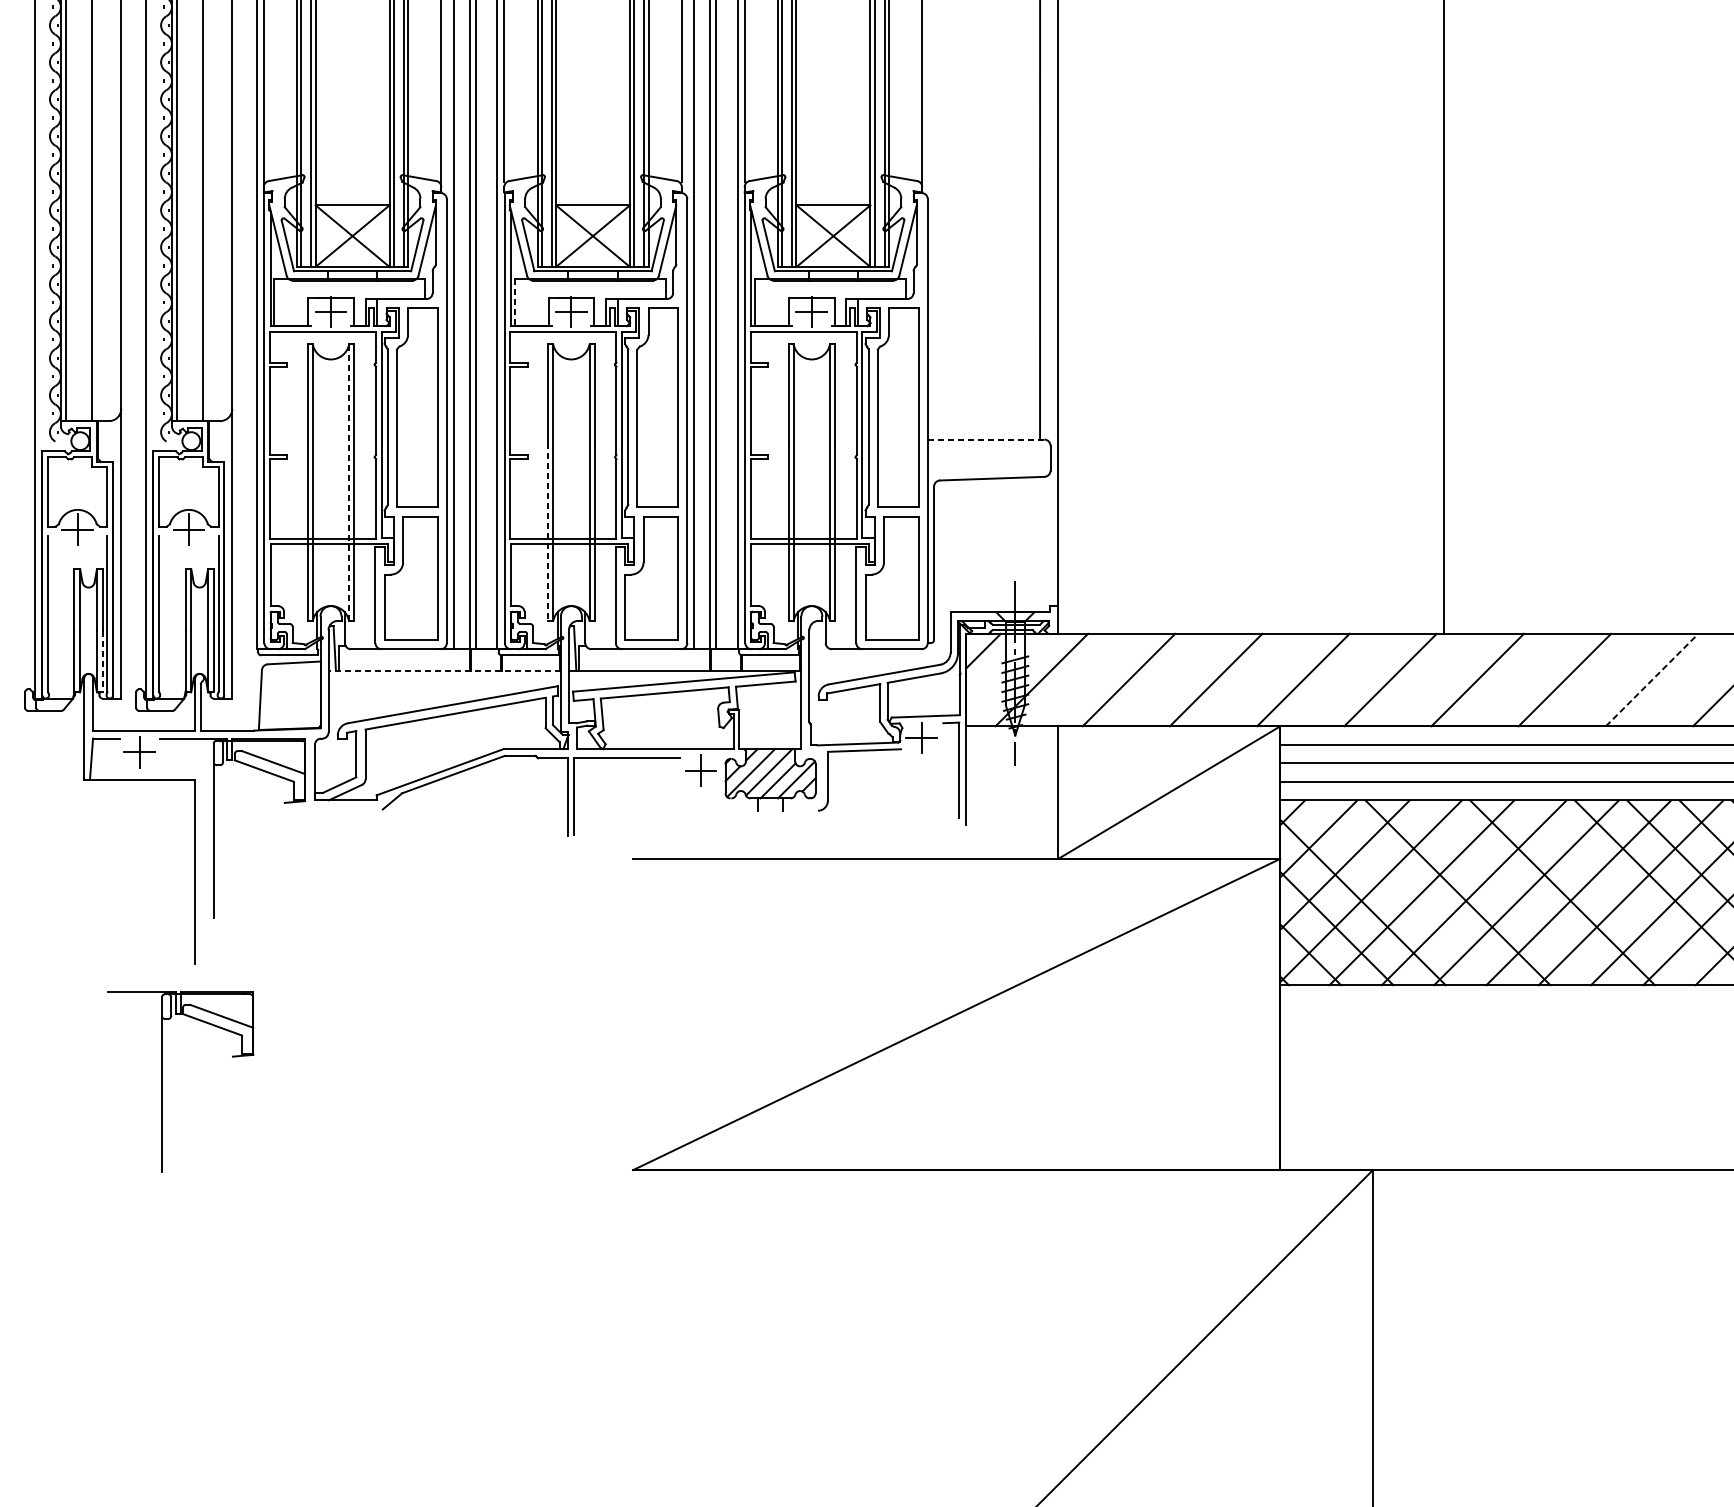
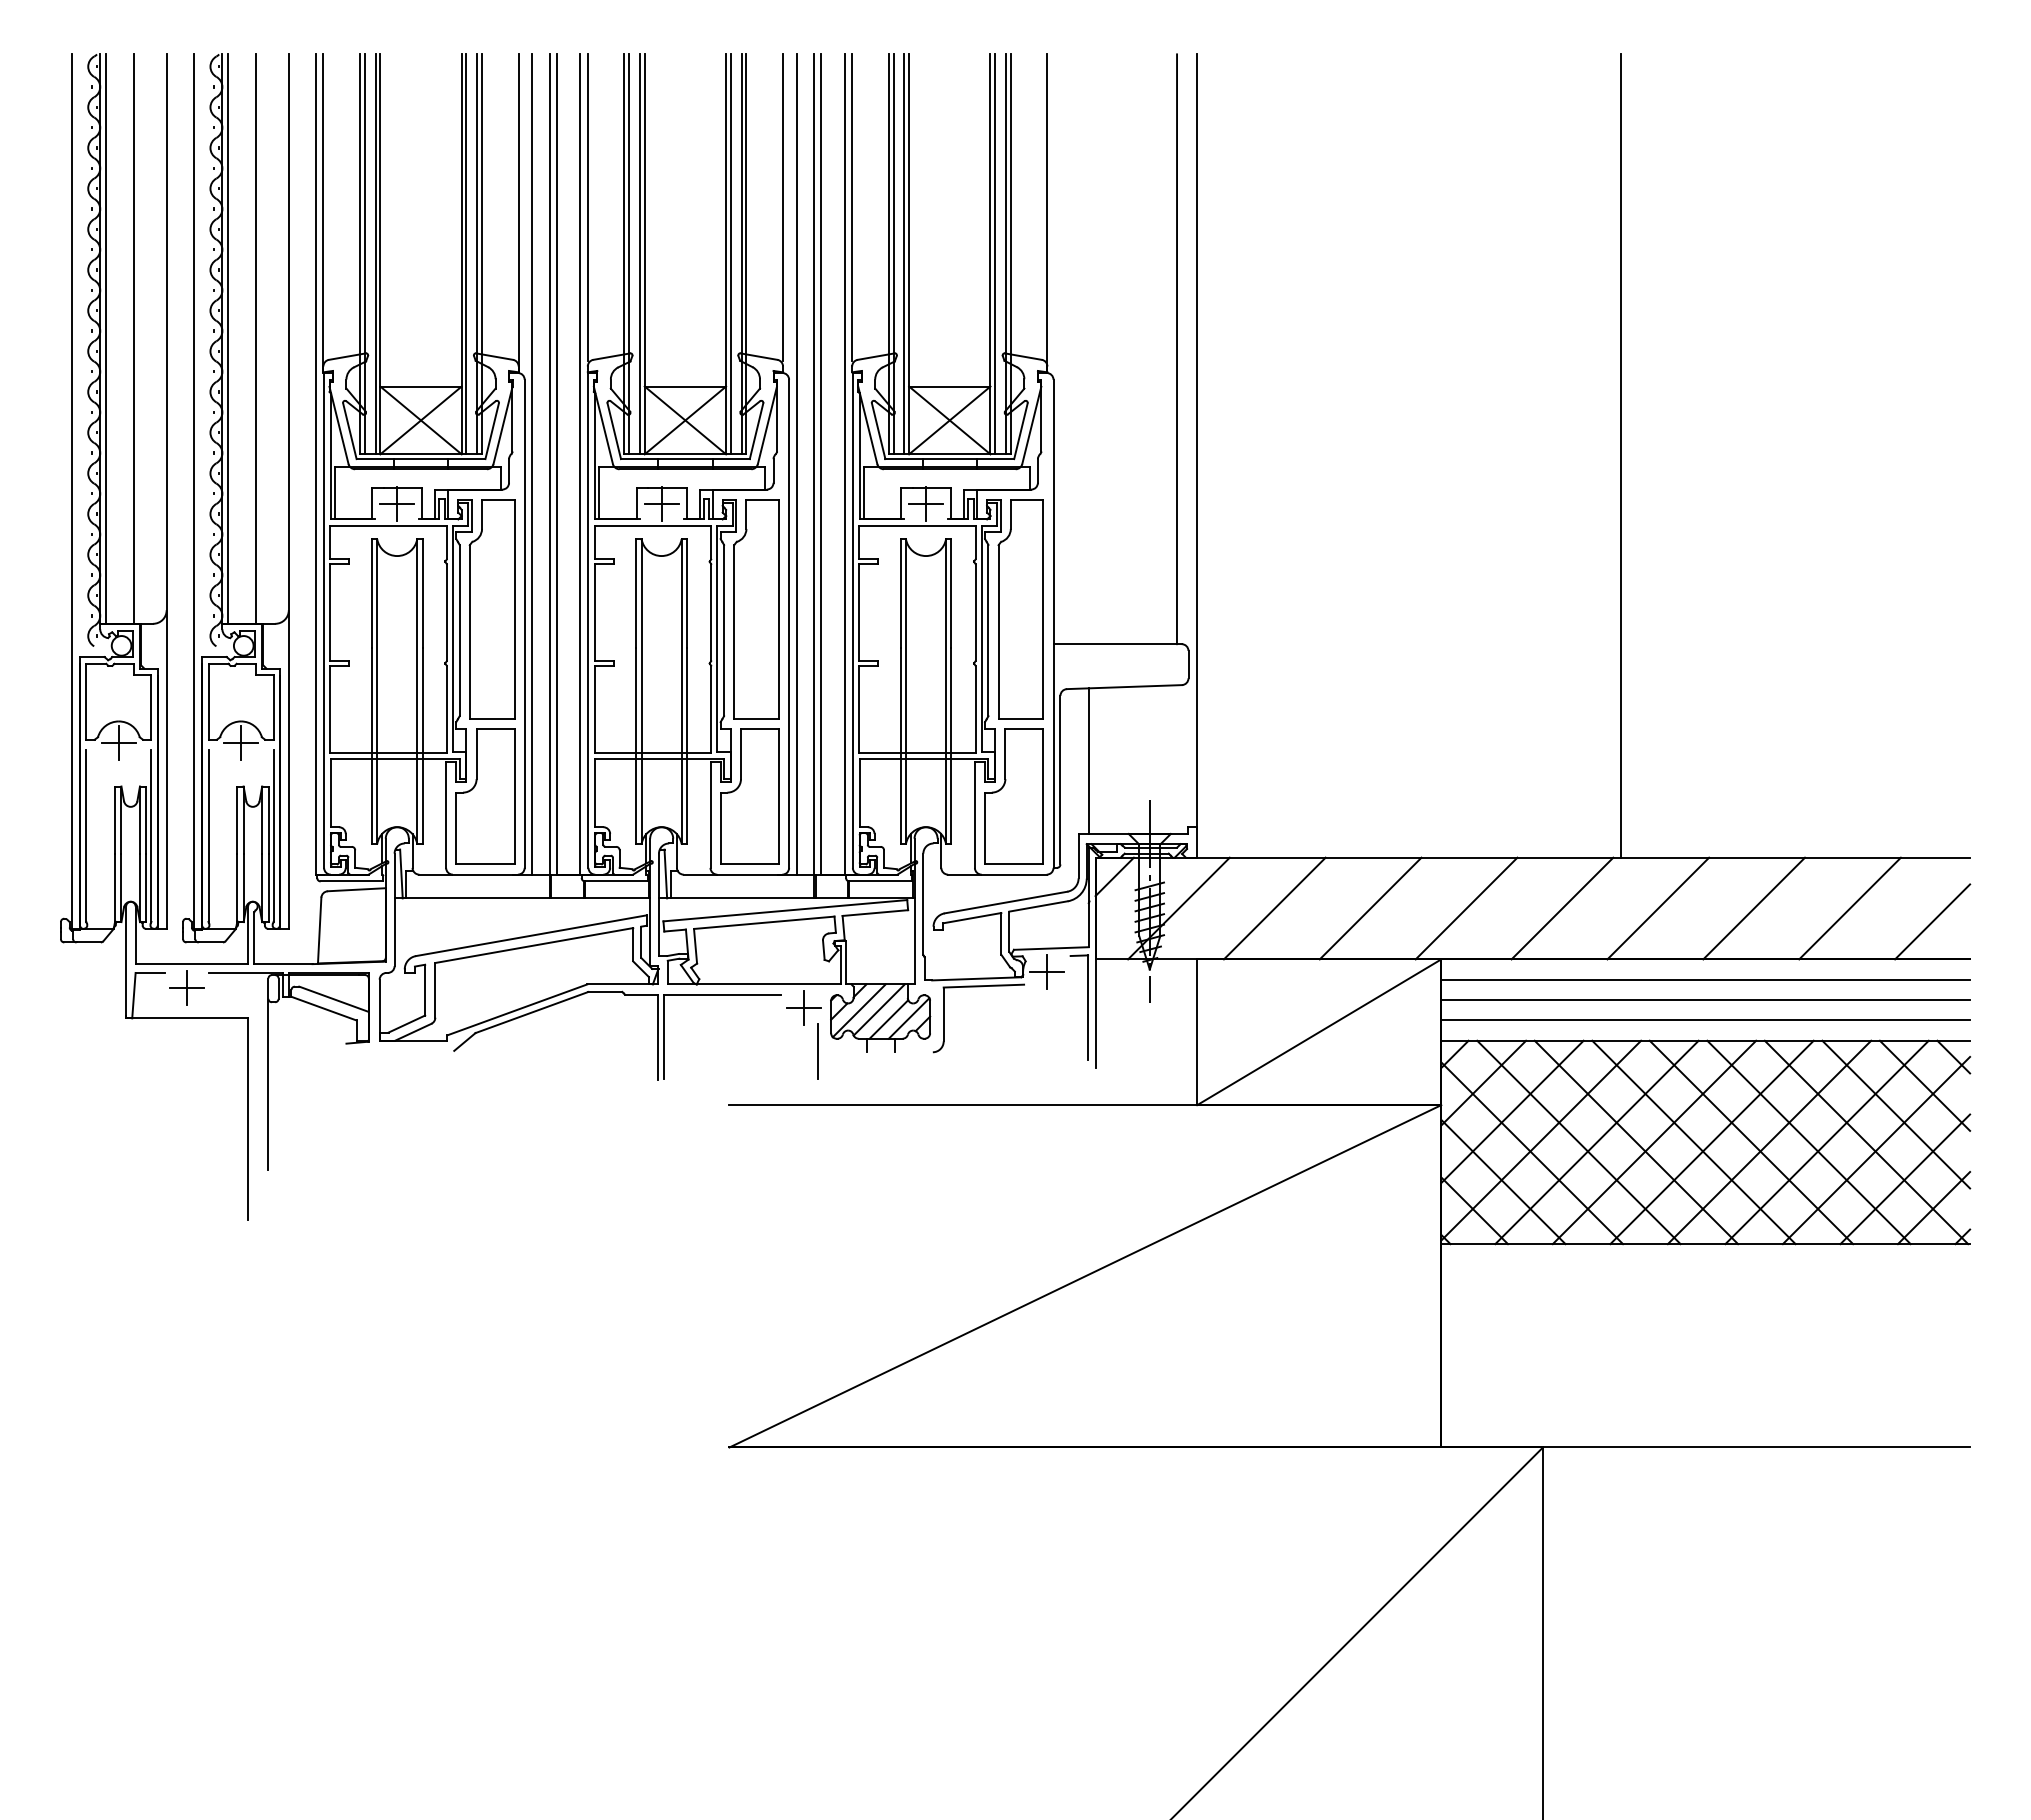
line: (514, 302) -> (599, 493), dashed -> solid
line: (985, 439) -> (1117, 644), dashed -> solid
line: (349, 482) -> (417, 691), dashed -> solid
line: (548, 532) -> (636, 746), dashed -> solid
line: (960, 545) -> (1089, 760), added
line: (102, 661) -> (146, 888), dashed -> solid
line: (444, 670) -> (522, 898), dashed -> solid
line: (1652, 680) -> (1850, 908), dashed -> solid
line: (713, 810) -> (817, 1051), added
line: (1405, 892) -> (1578, 1142), added
line: (1509, 892) -> (1693, 1142), added
line: (1614, 892) -> (1808, 1142), added
part: (162, 1081) -> (211, 1350), removed

